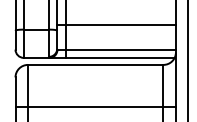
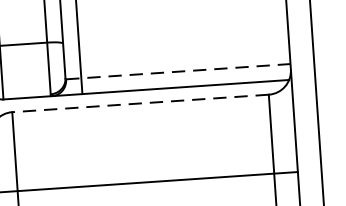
line: (116, 25) -> (174, 26), removed
line: (117, 49) -> (179, 71), solid -> dashed
line: (95, 64) -> (140, 102), solid -> dashed

